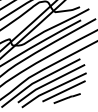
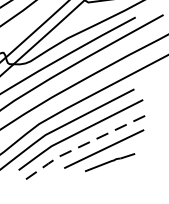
line: (52, 89) -> (82, 145), solid -> dashed

